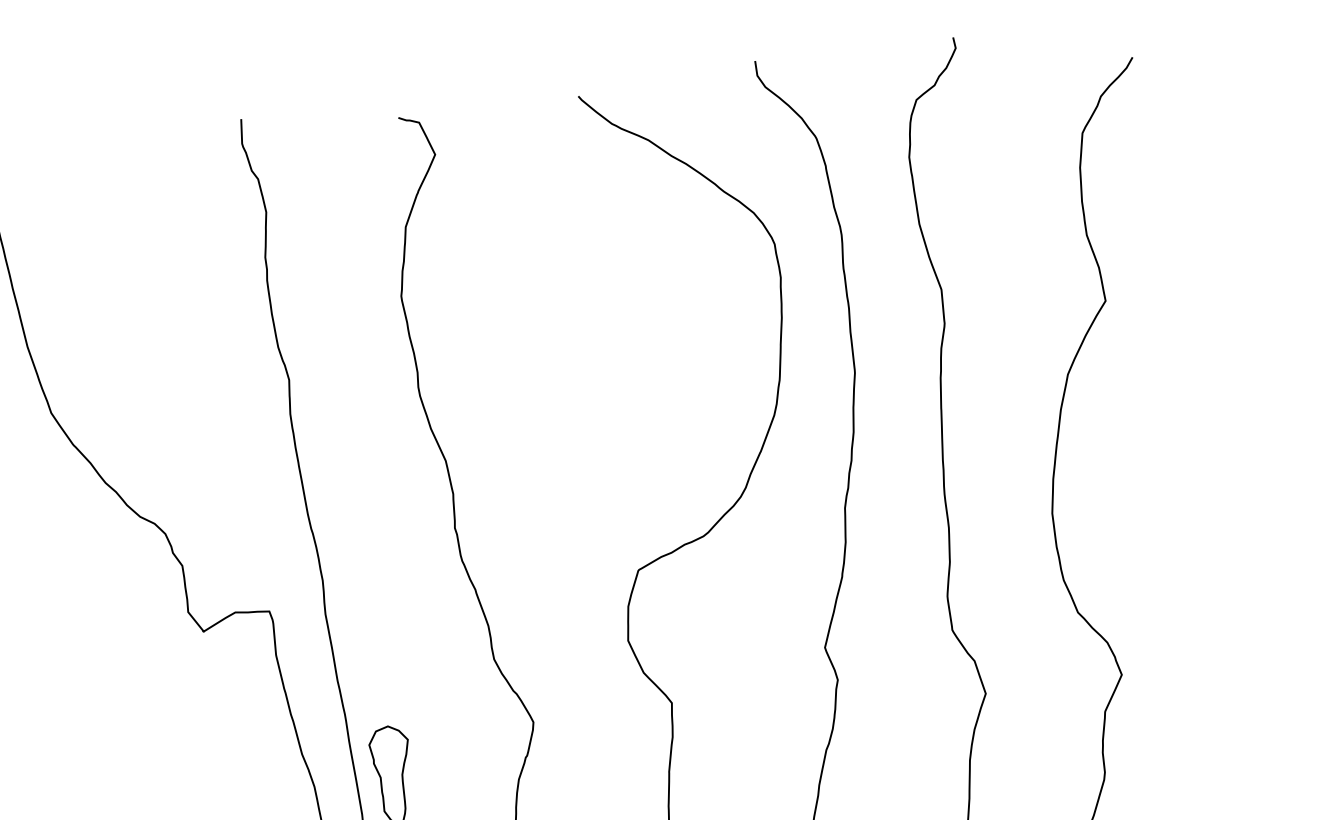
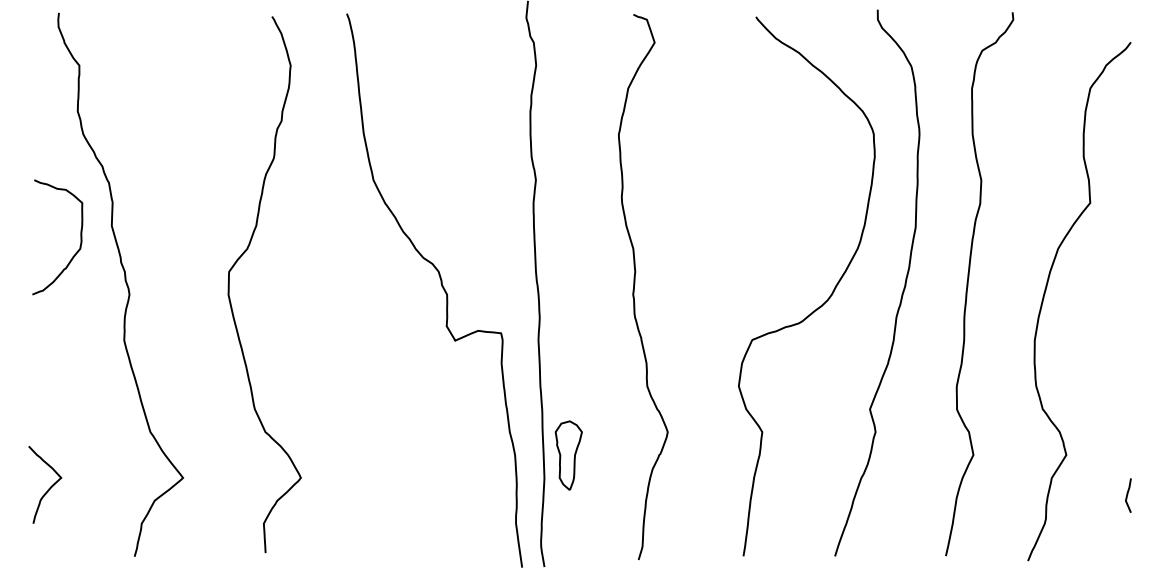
curve: (1220, 720) -> (1128, 494), added

